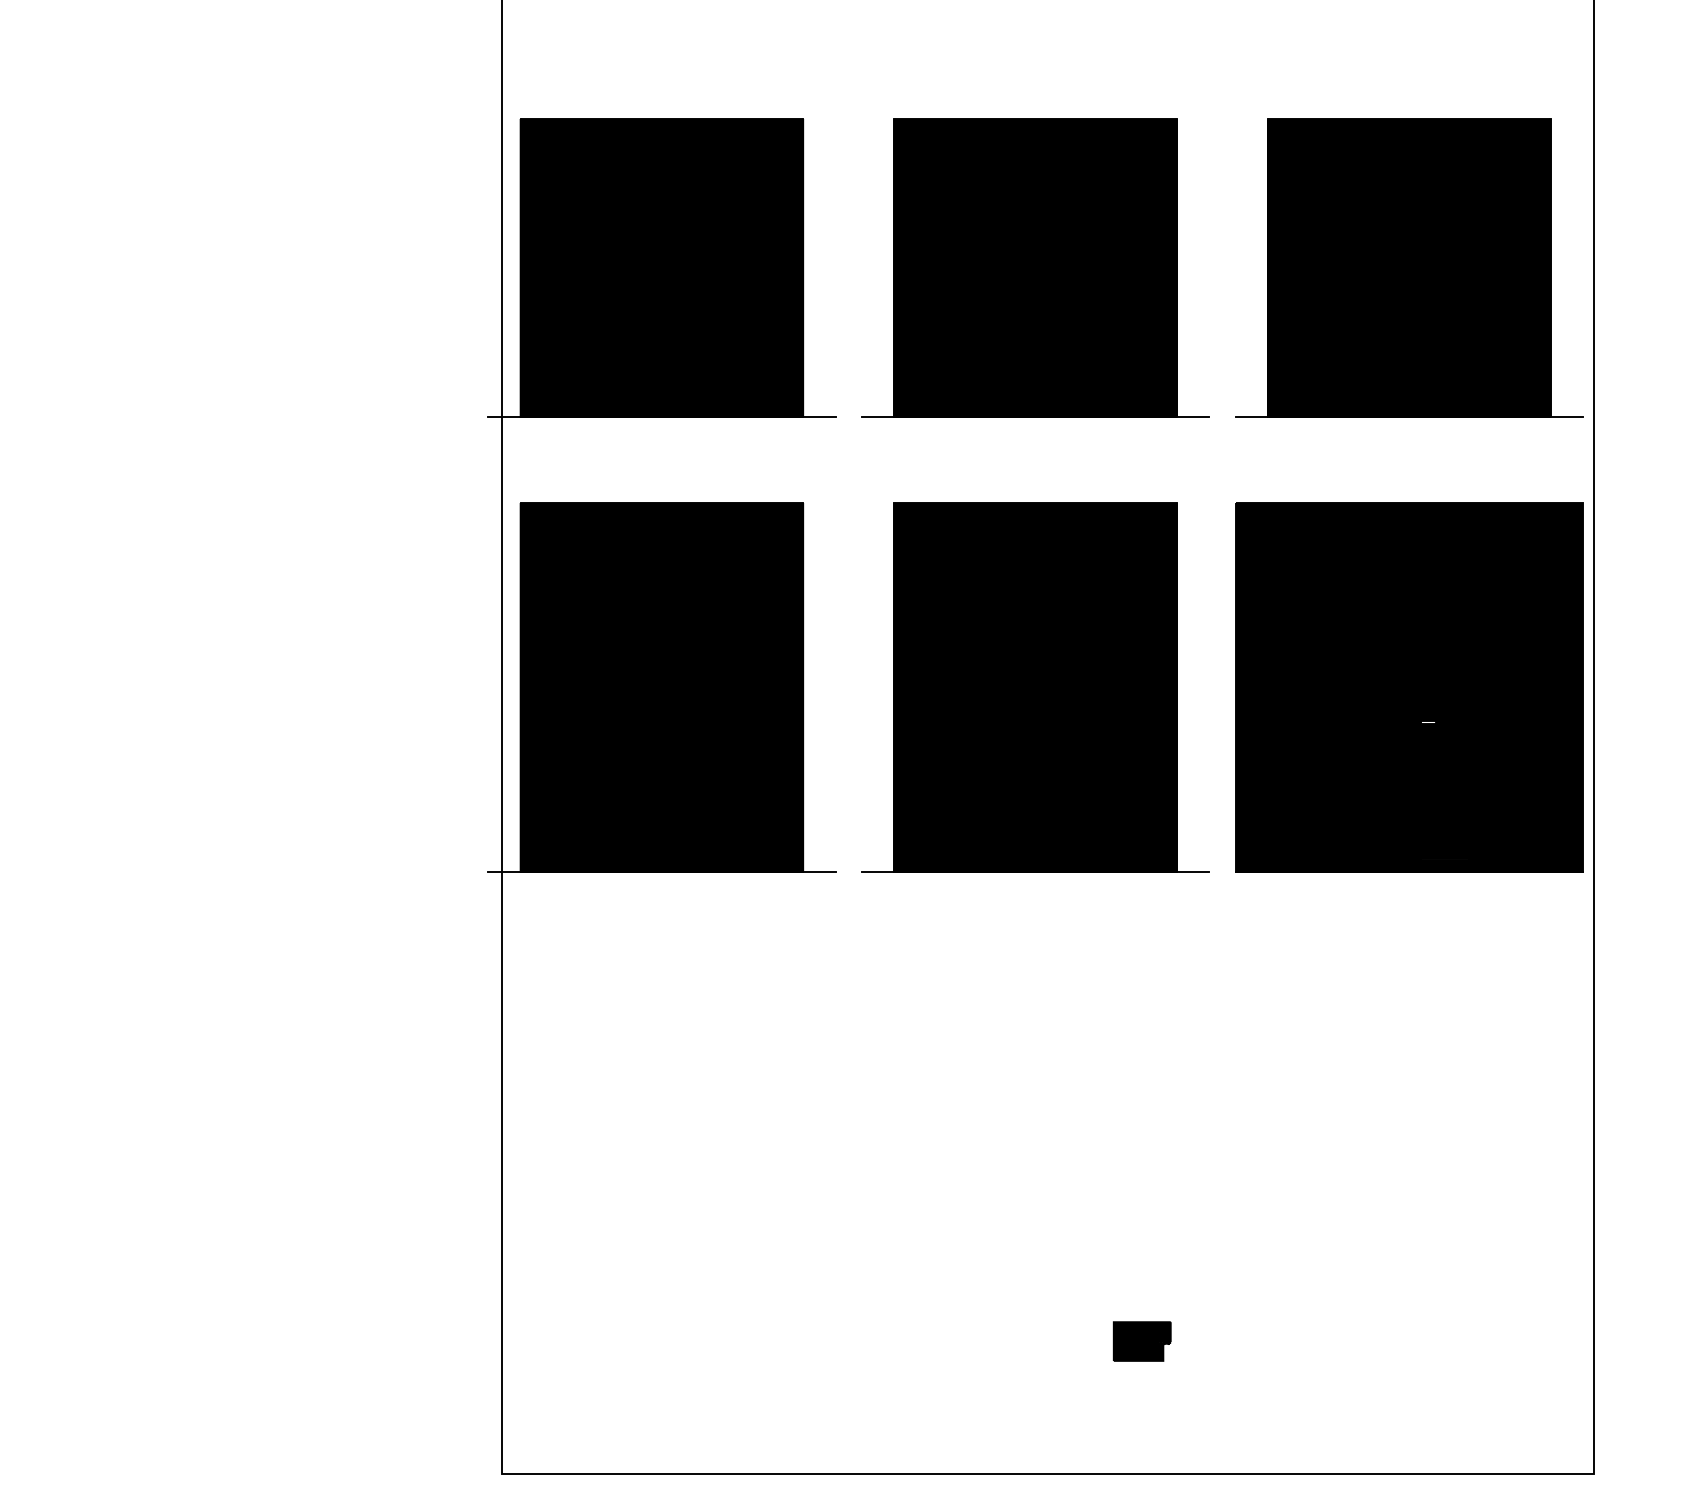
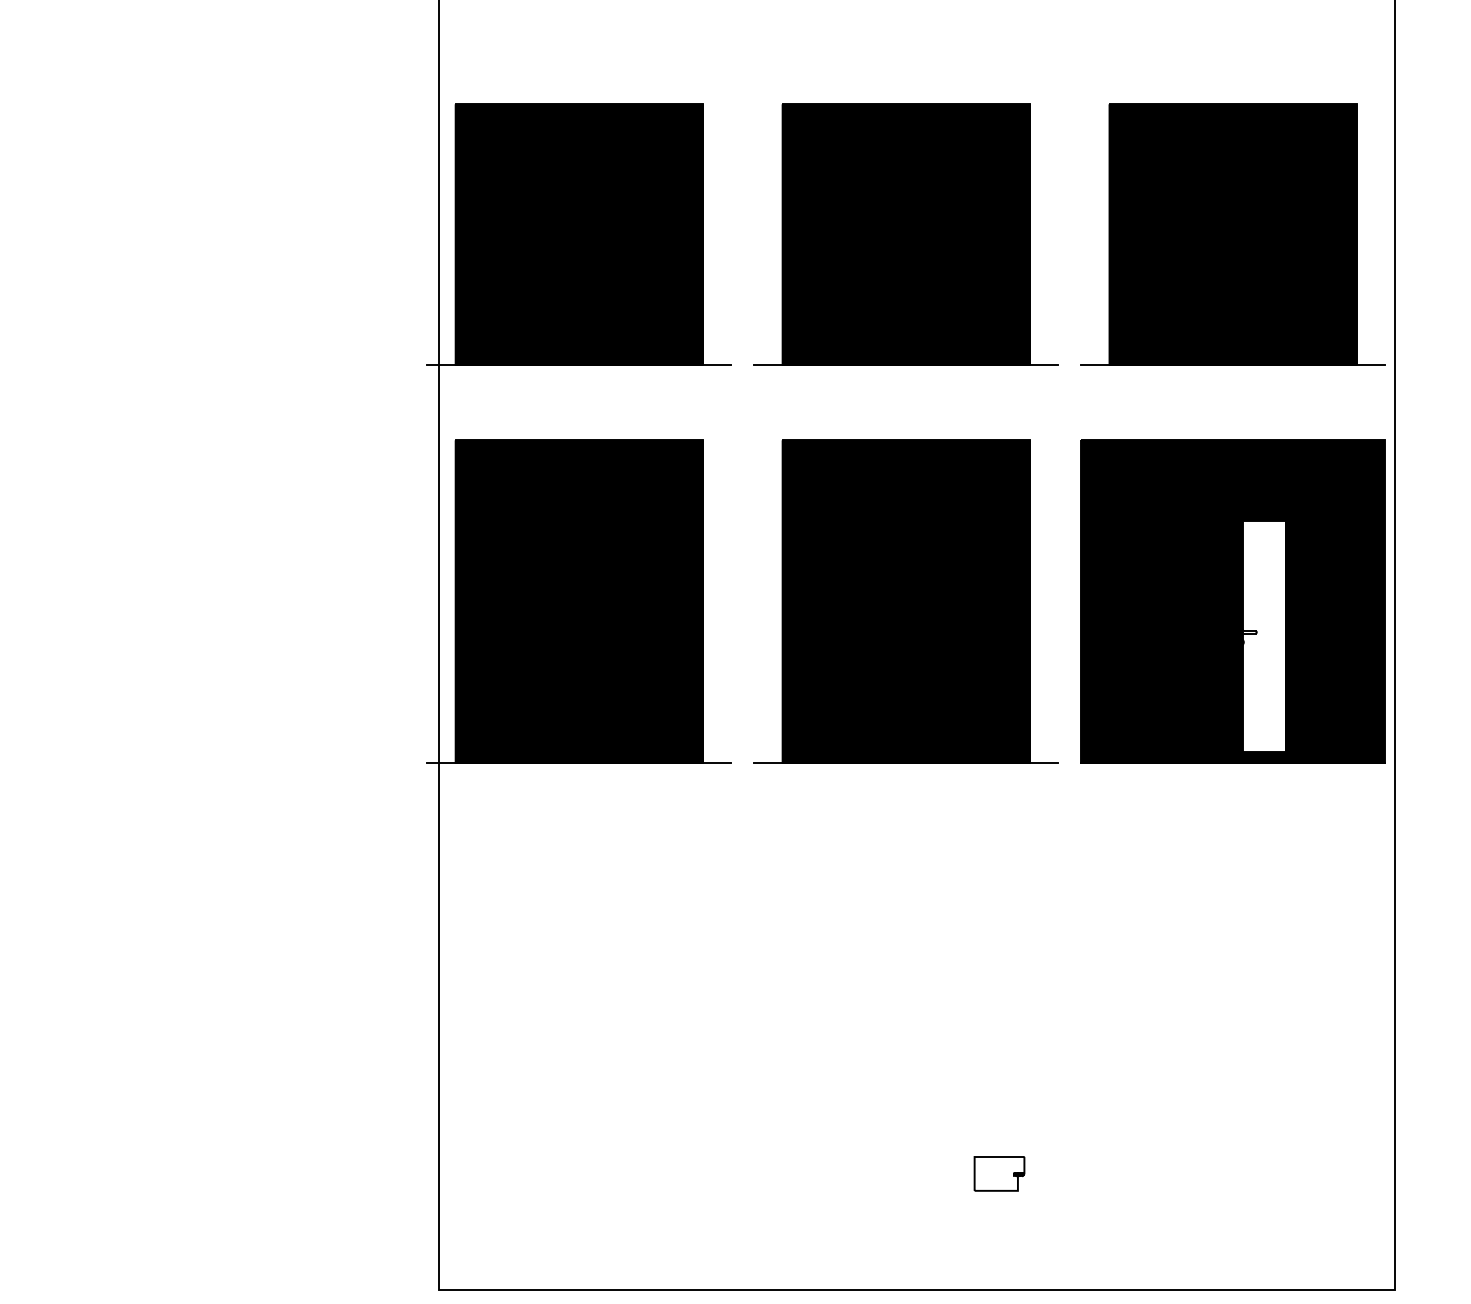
fill: (1445, 727) -> (1264, 636), removed
fill: (1142, 1341) -> (999, 1173), removed

